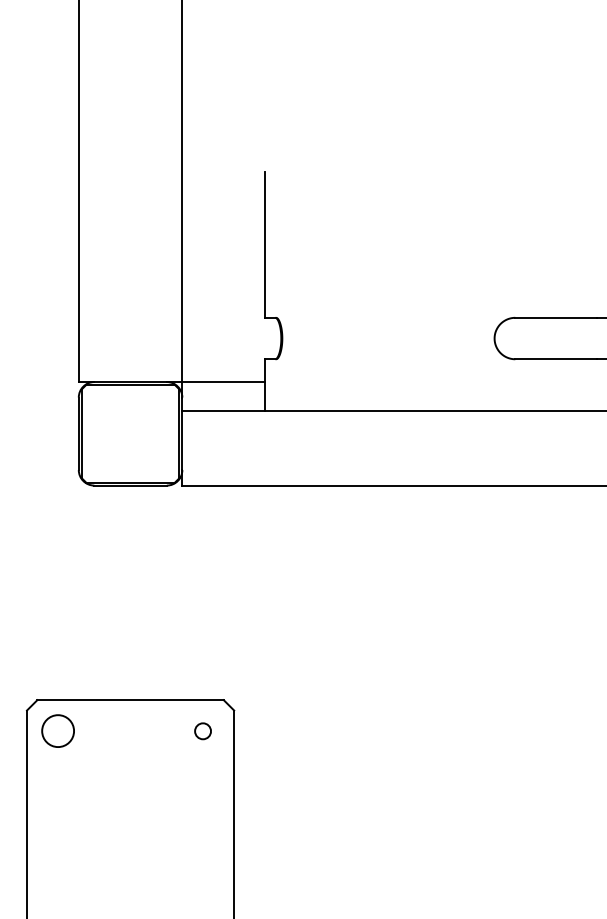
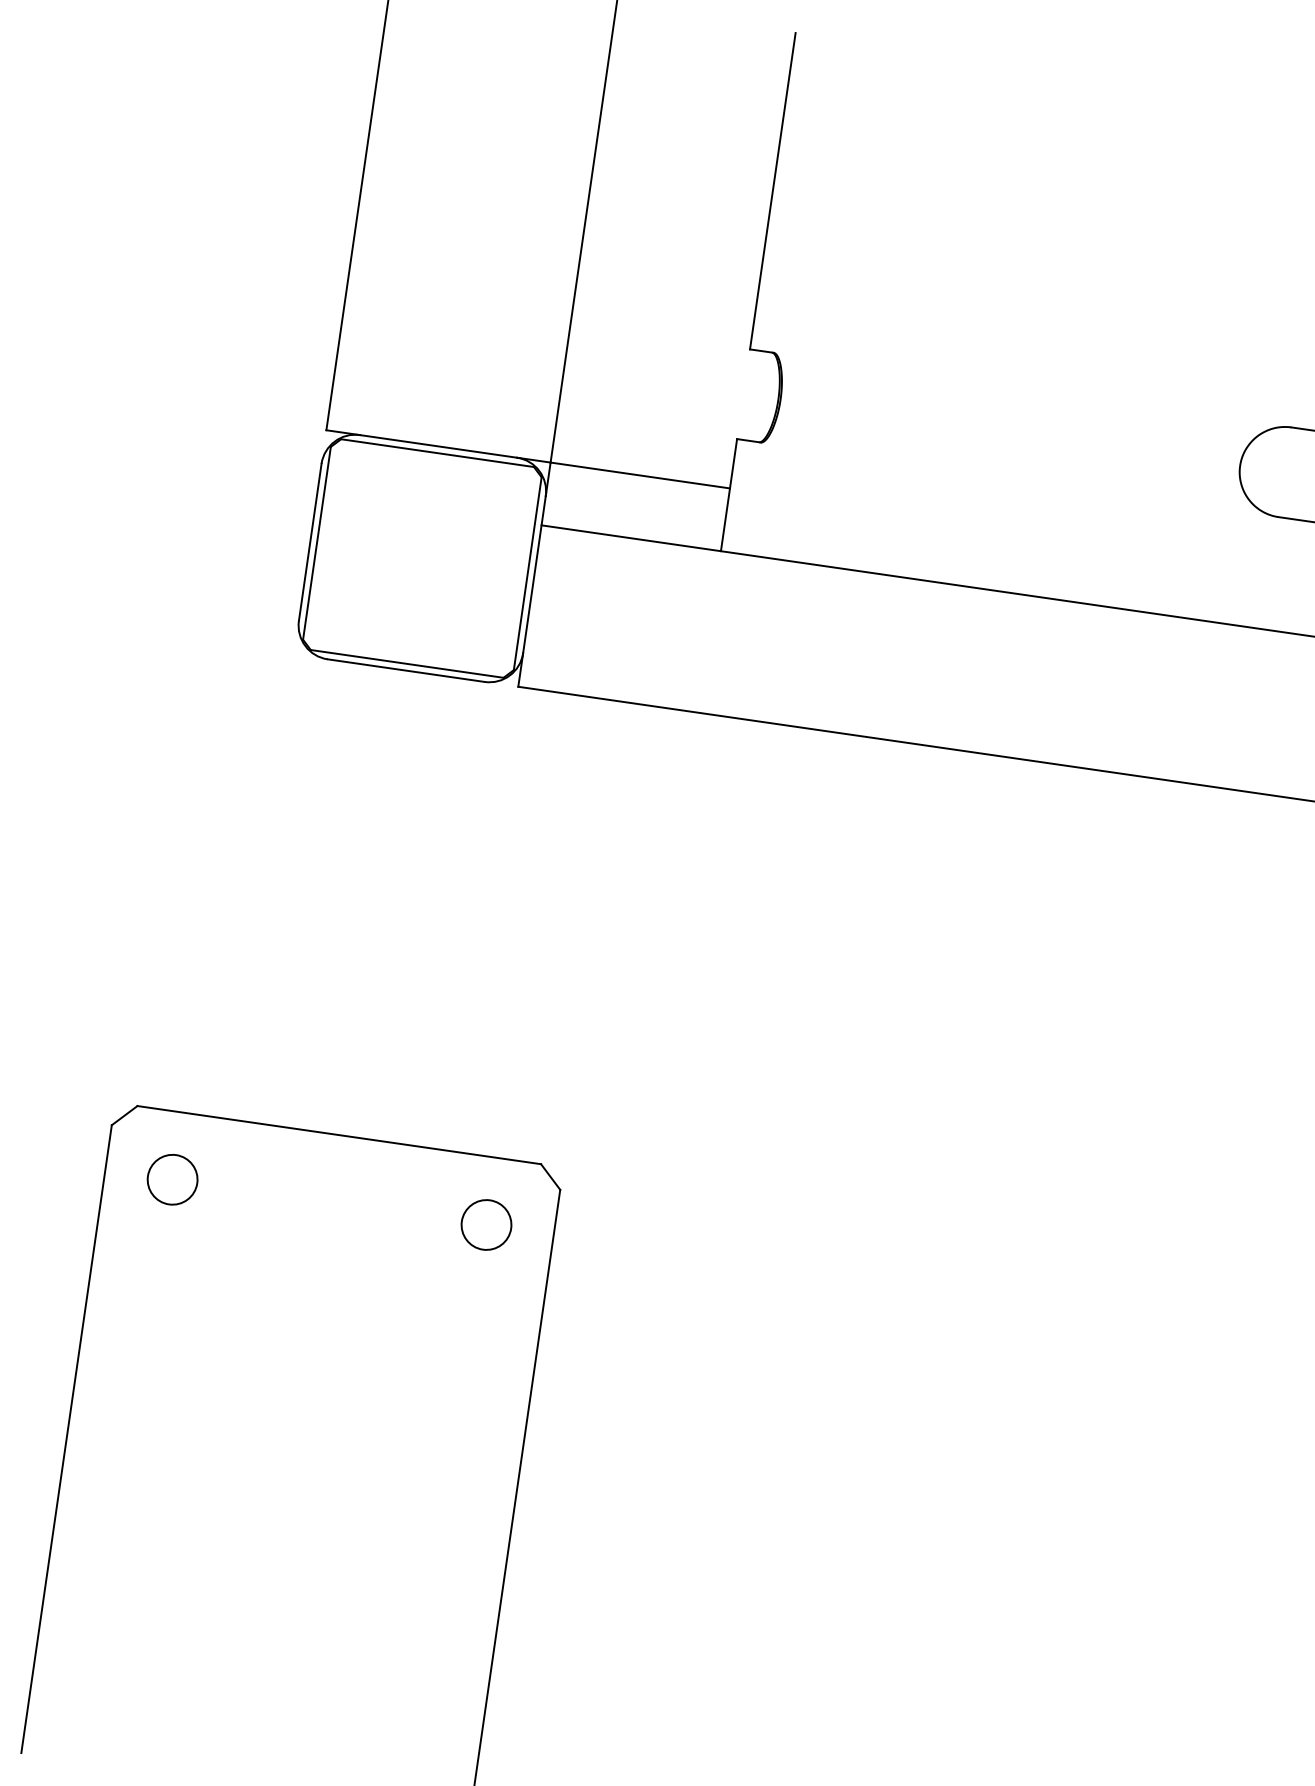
circle: (57, 731) -> (171, 1180), size x0.71
circle: (202, 731) -> (485, 1225), size x1.43

